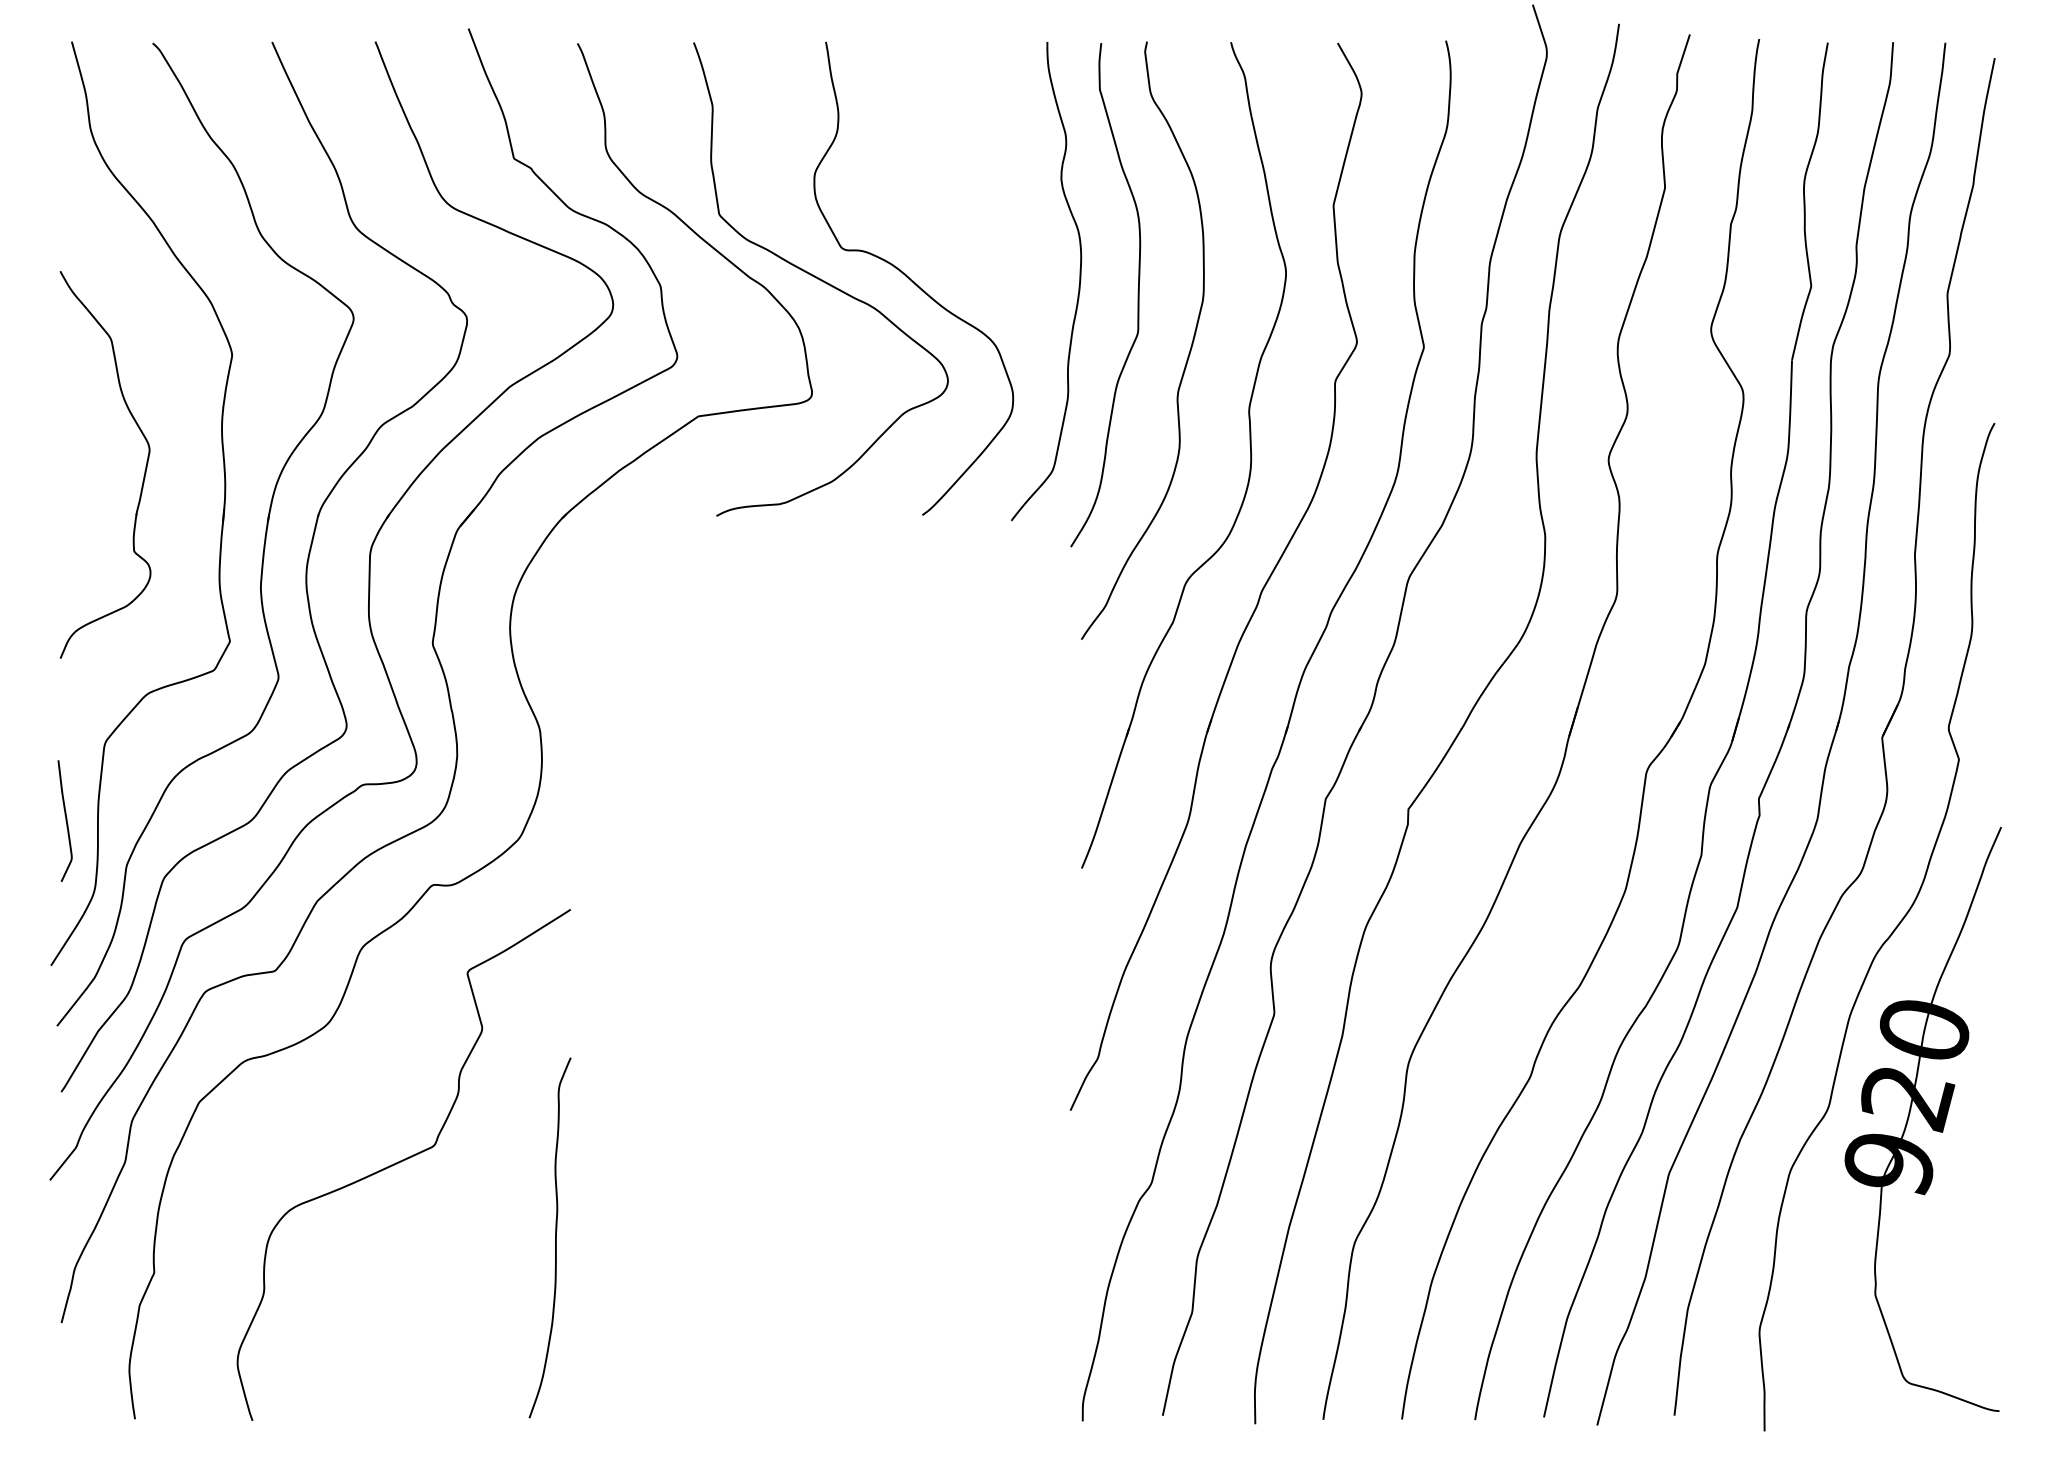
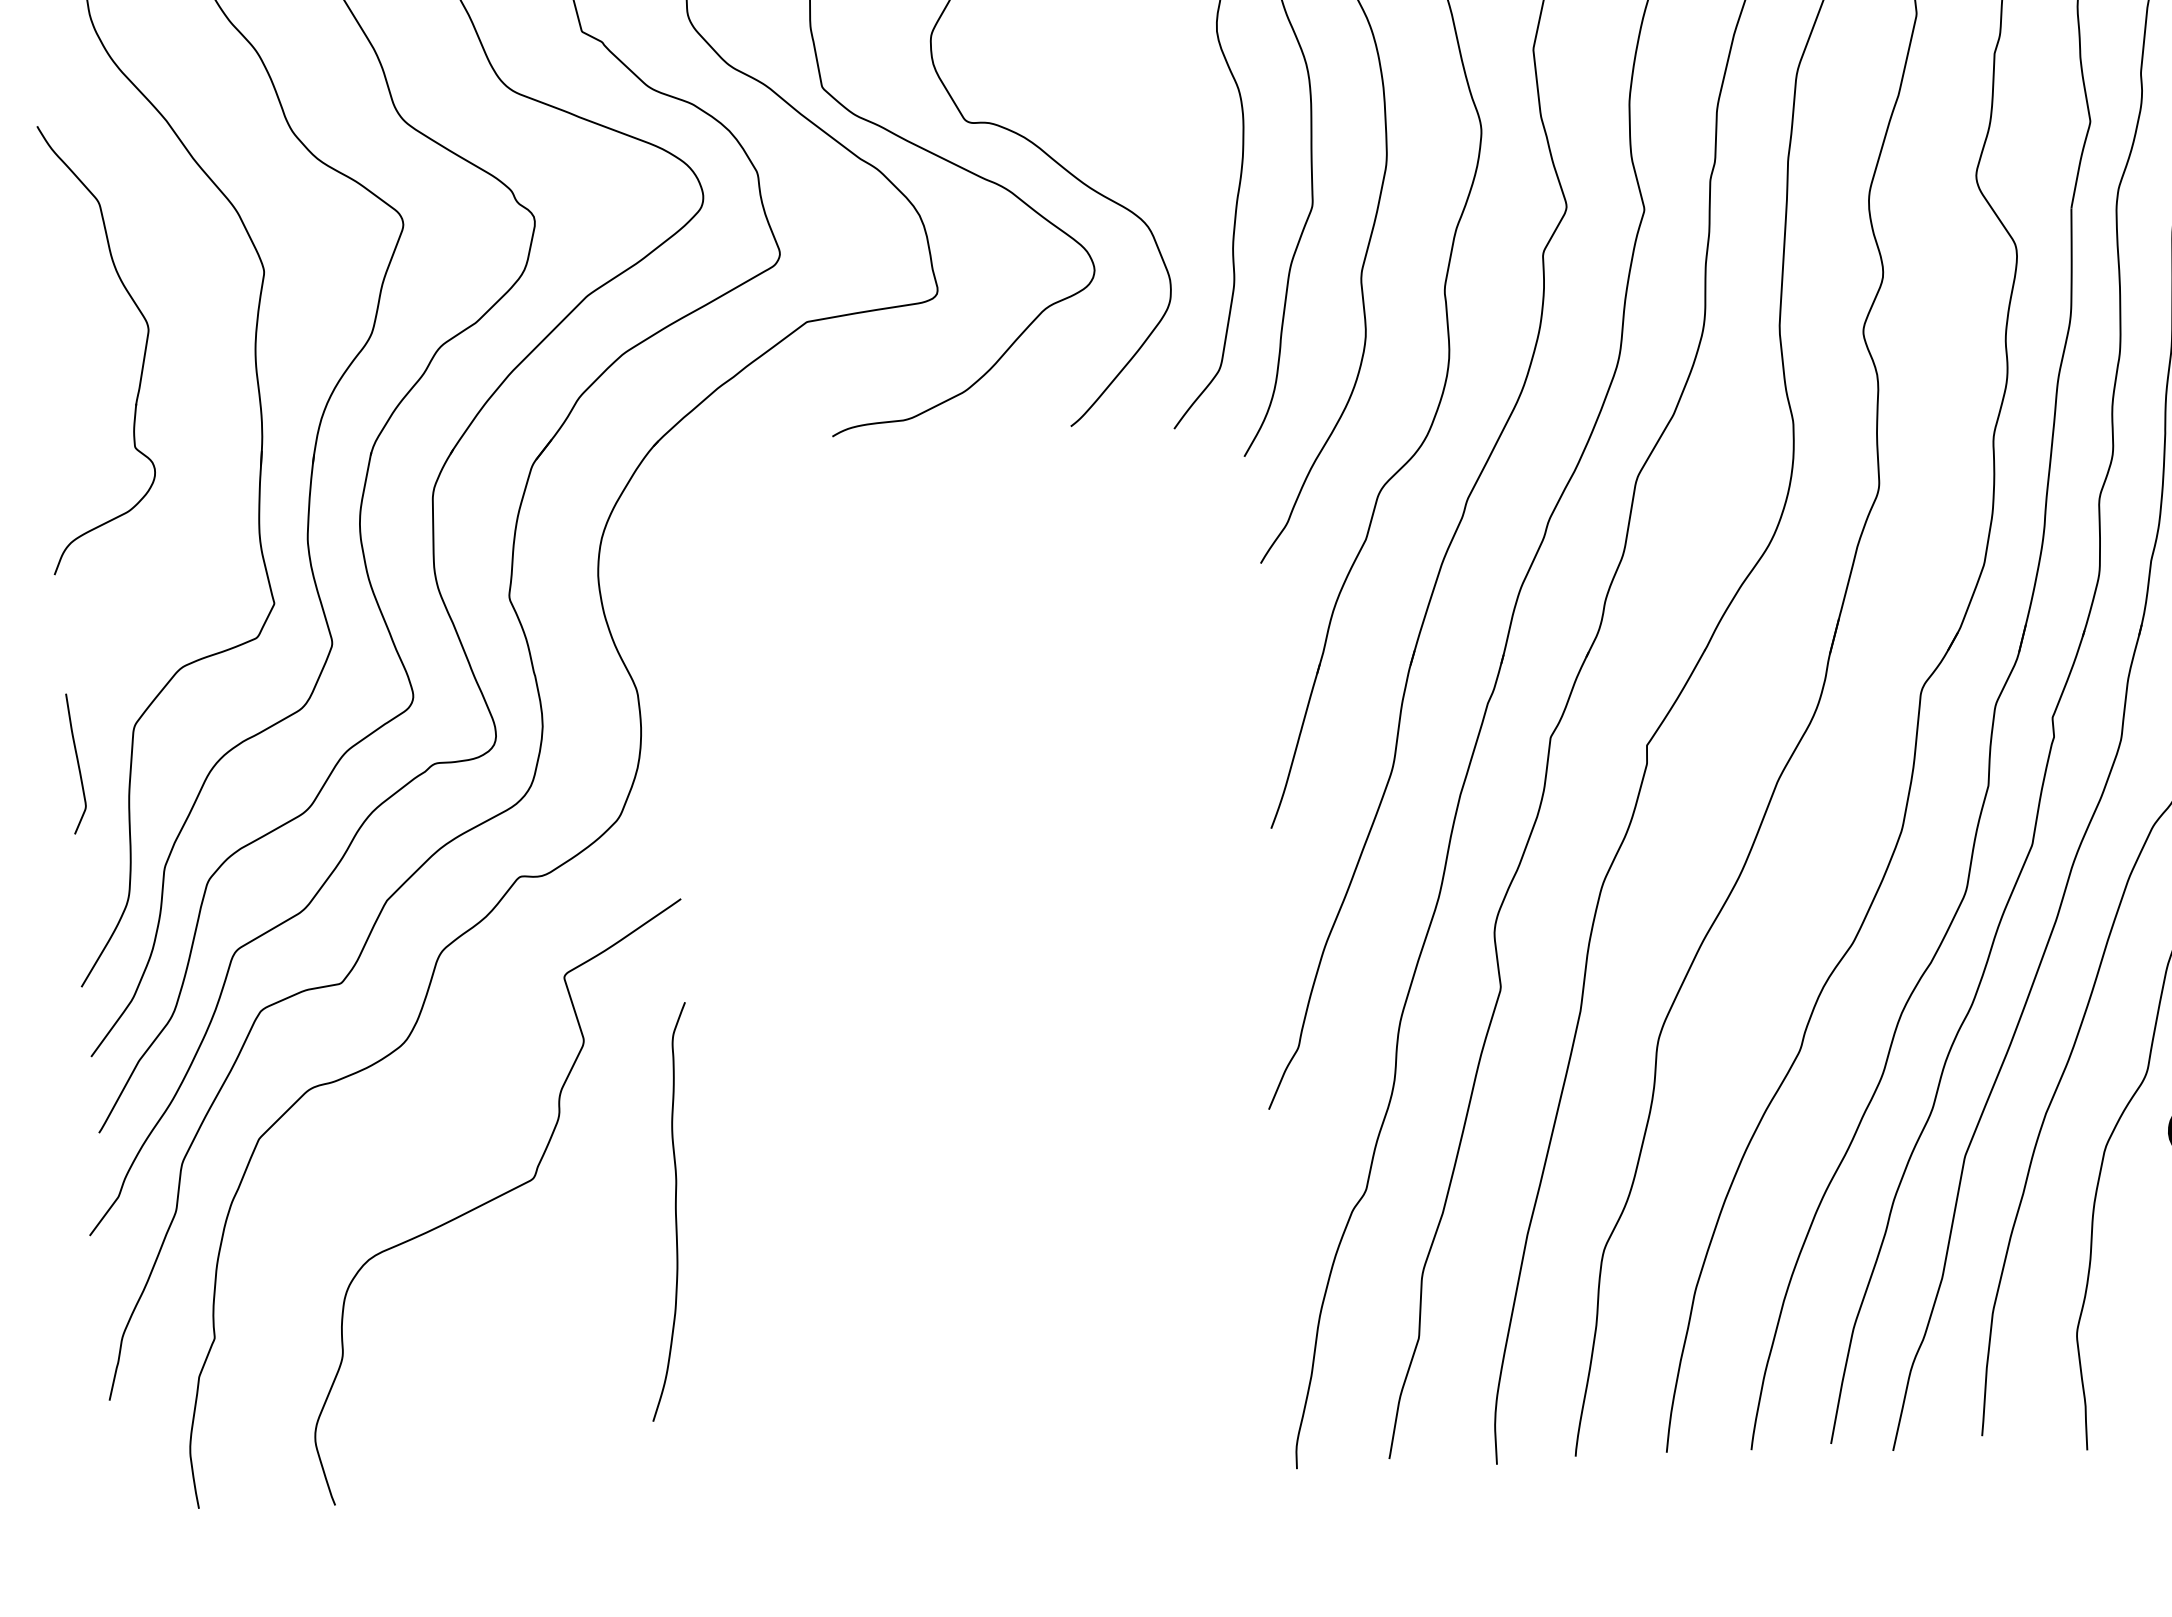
part: (144, 470) -> (143, 353), moved
curve: (65, 820) -> (76, 763), moved
curve: (555, 1237) -> (675, 1211), moved

